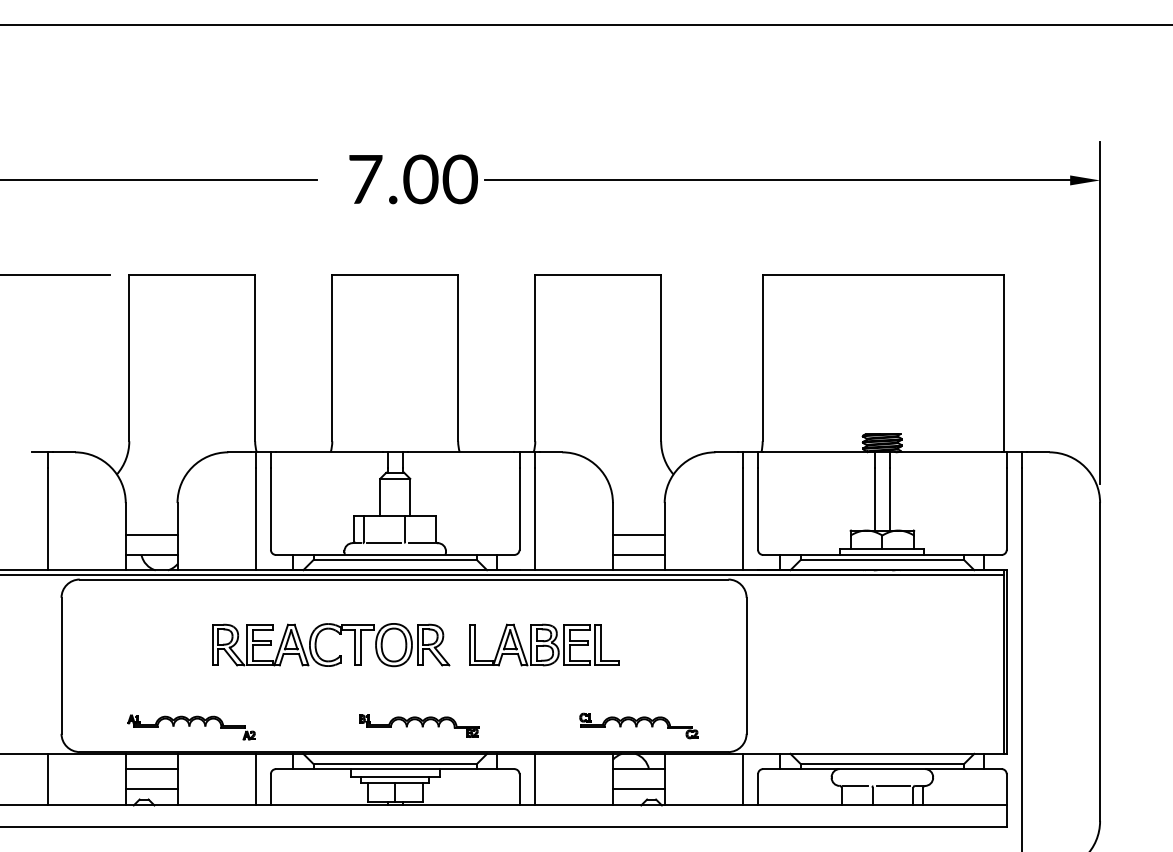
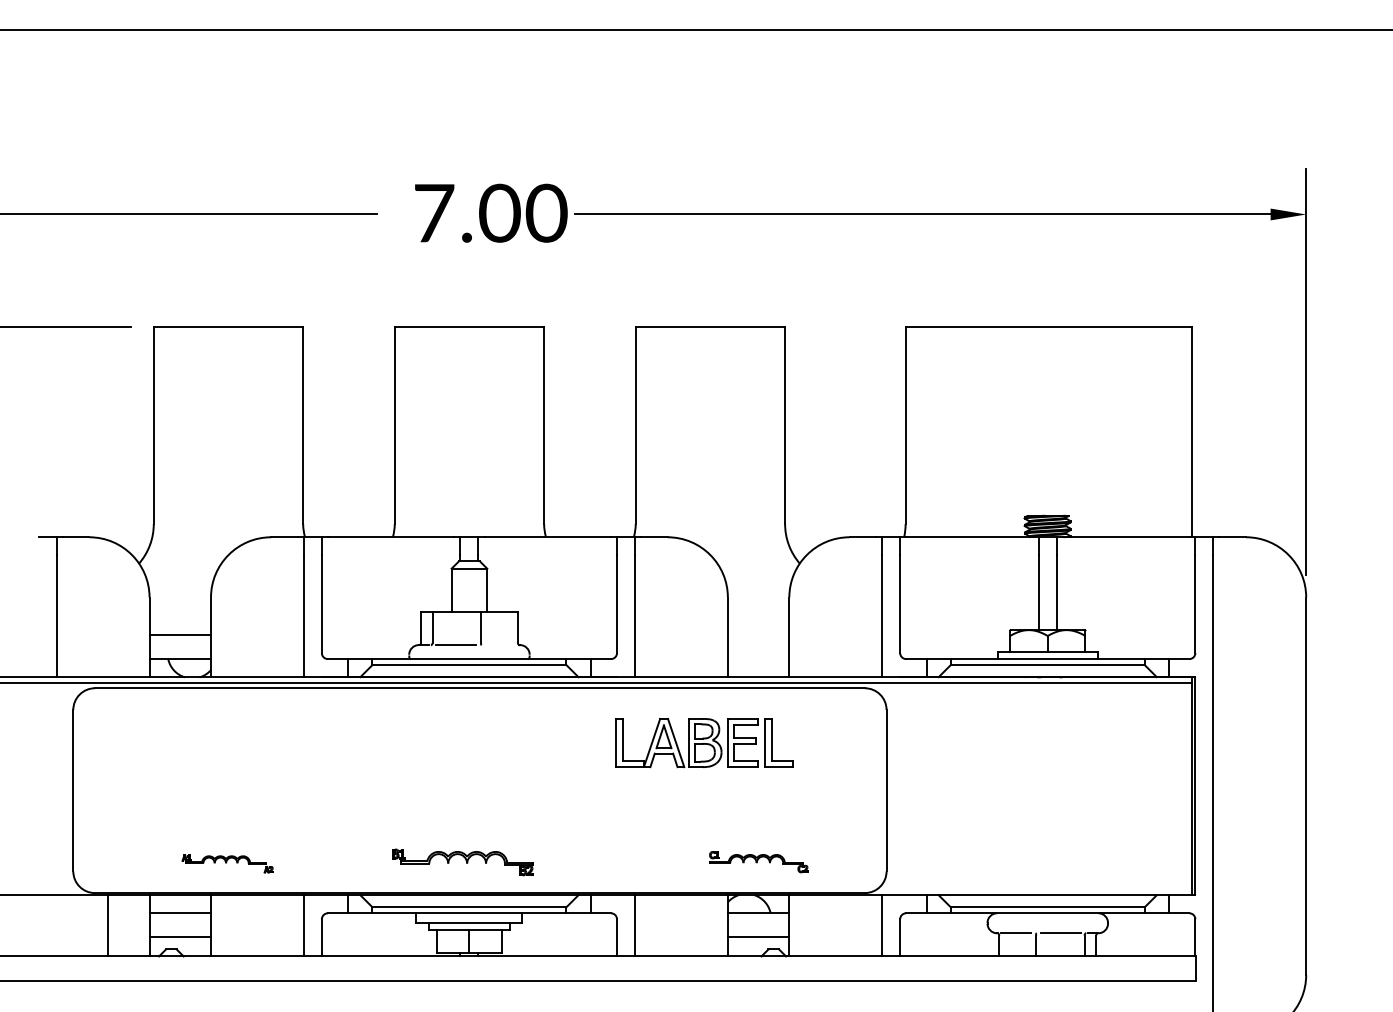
line: (638, 534) -> (758, 634), removed
line: (422, 543) -> (501, 645), removed
line: (638, 555) -> (758, 659), removed
part: (339, 634) -> (403, 753), removed
part: (544, 645) -> (704, 743), moved
part: (638, 725) -> (758, 861), size x0.7
part: (418, 726) -> (462, 862), moved
part: (191, 727) -> (227, 863), size x0.6
line: (47, 779) -> (107, 925), moved

